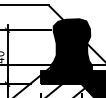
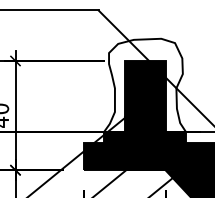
fill: (71, 42) -> (144, 85), removed

